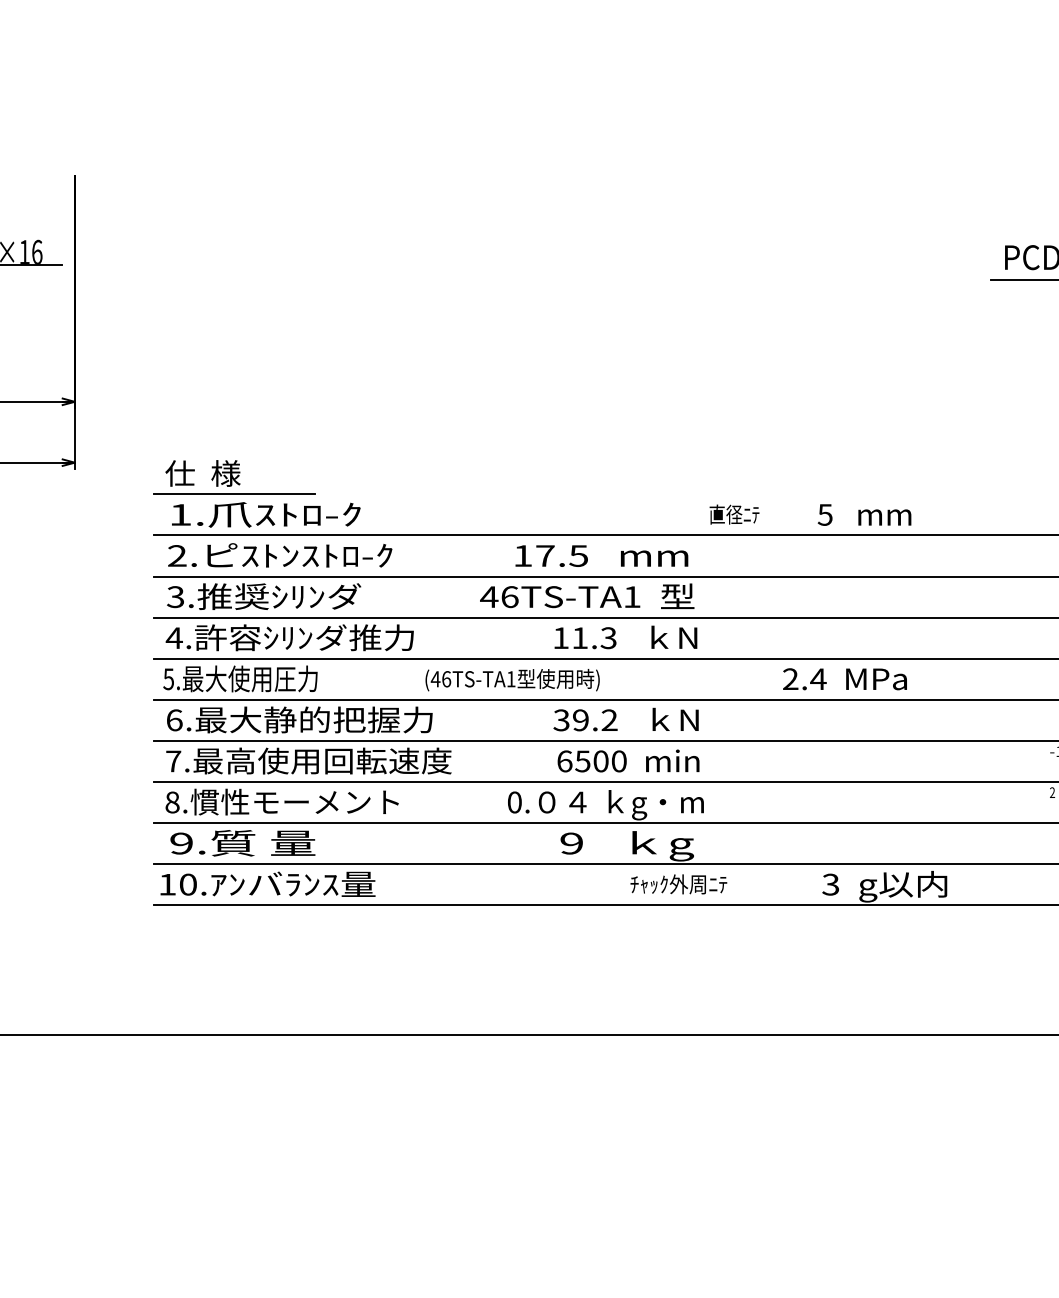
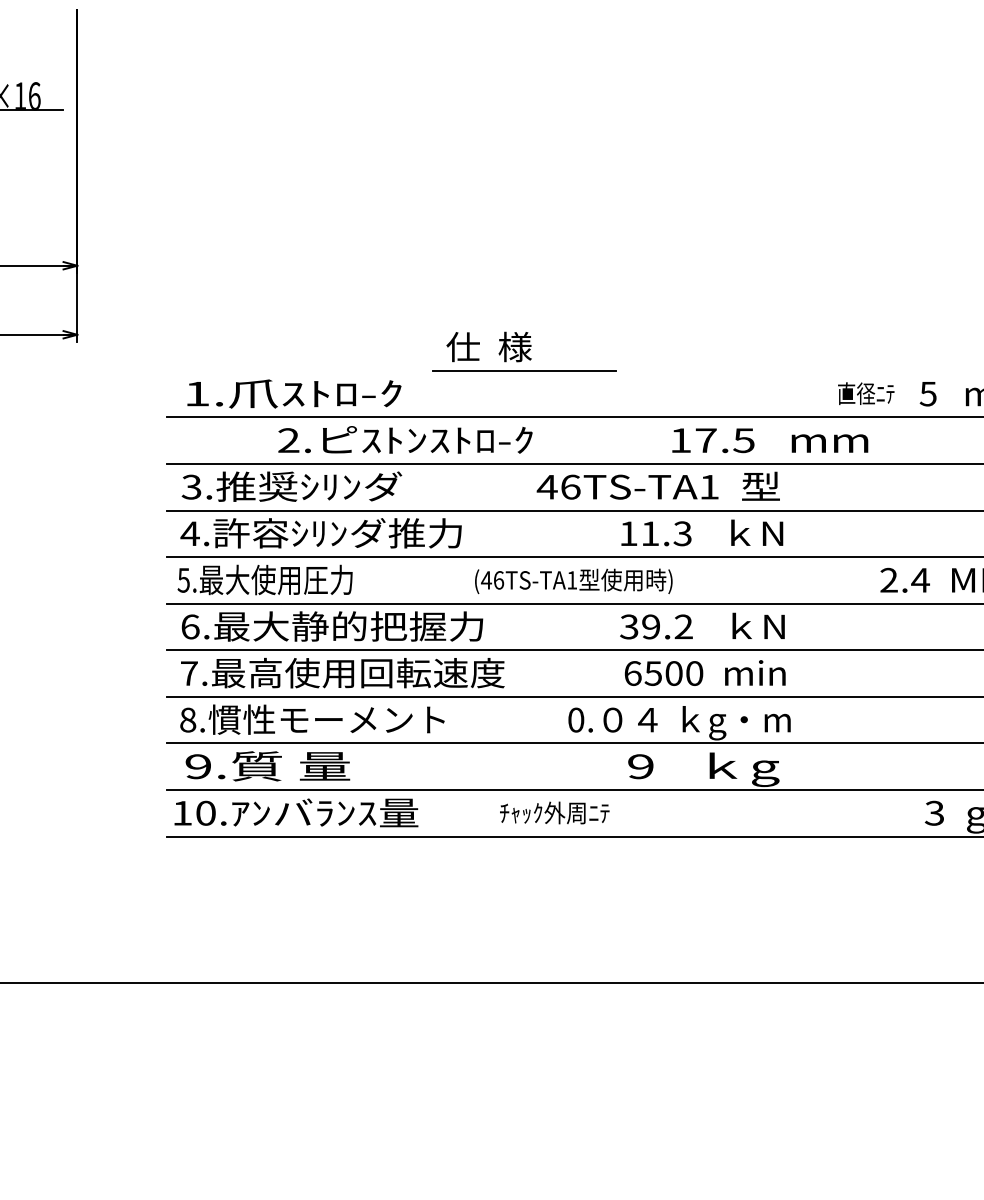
part: (234, 477) -> (524, 351), moved
text: (734, 514) -> (866, 393), moved
text: (428, 555) -> (573, 440), moved
text: (678, 884) -> (554, 813), moved

